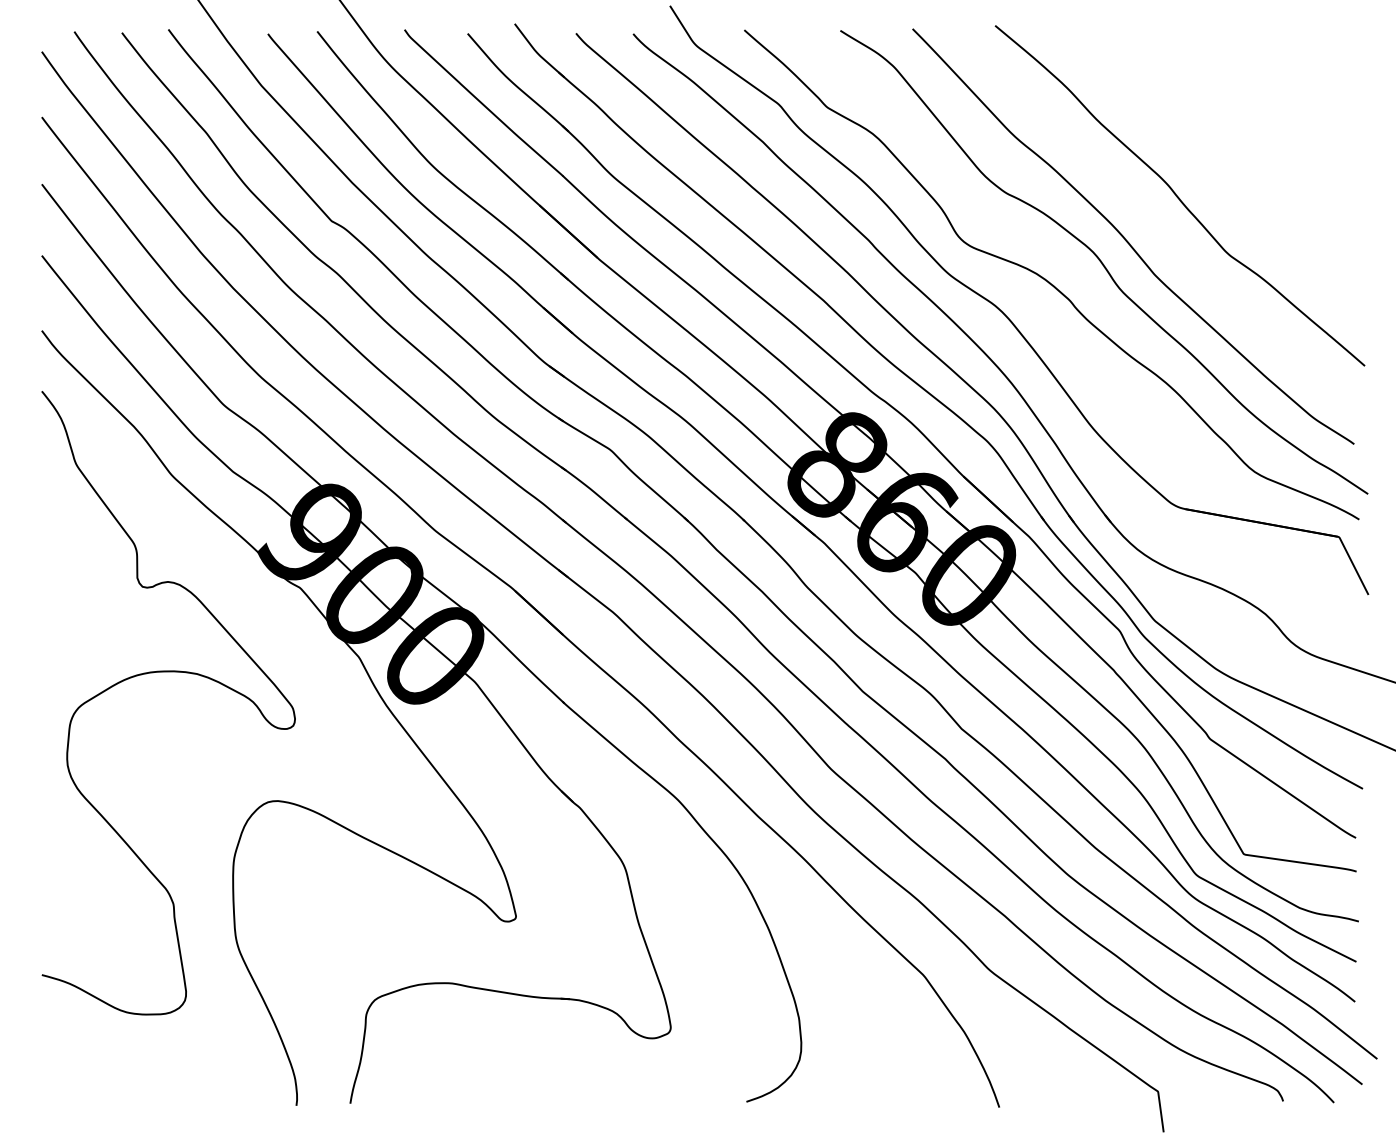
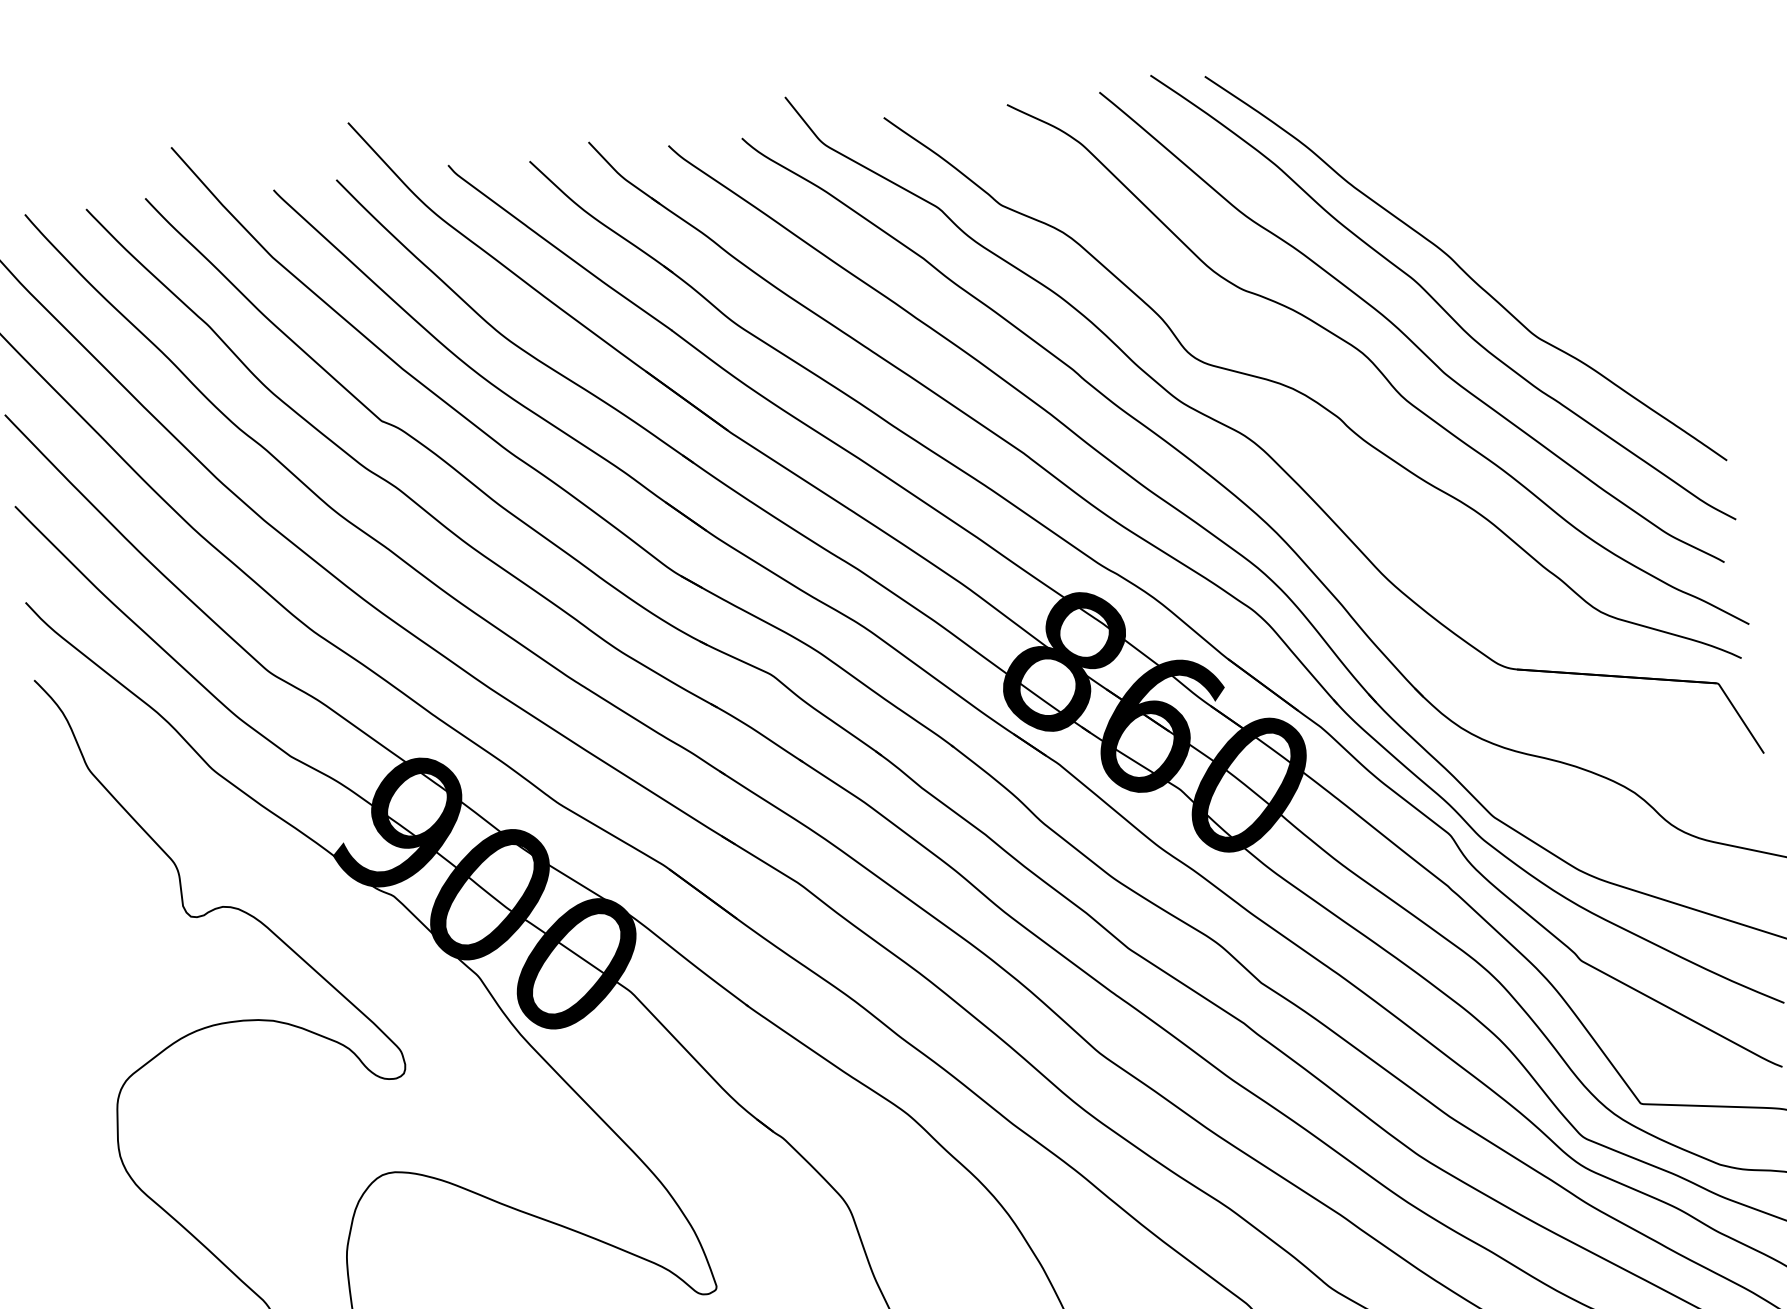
curve: (1155, 218) -> (1437, 301), added

